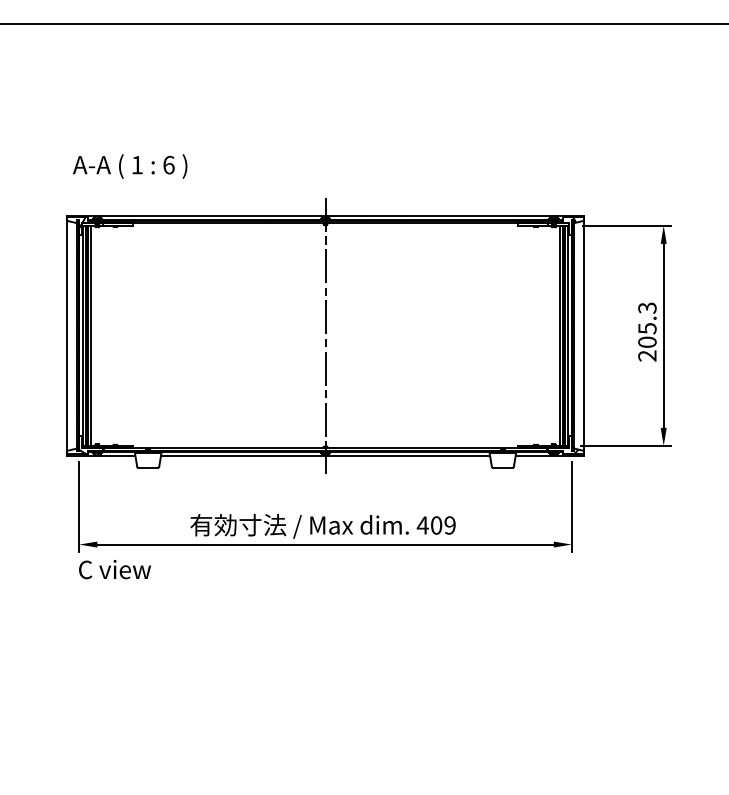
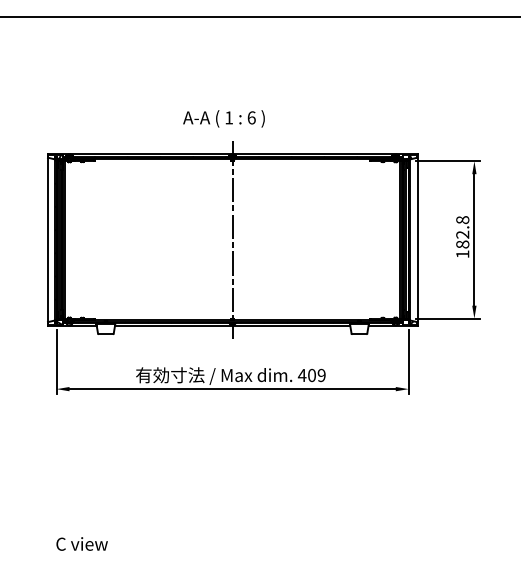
text: (129, 165) -> (223, 118), moved
text: (647, 332) -> (462, 237), 205.3 -> 182.8
text: (114, 568) -> (81, 543), moved

